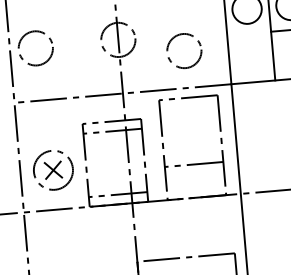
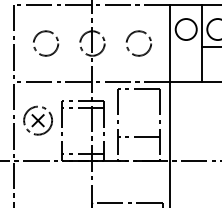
circle: (36, 48) -> (46, 43), moved
circle: (183, 51) -> (138, 43), moved
part: (52, 170) -> (37, 120), moved

